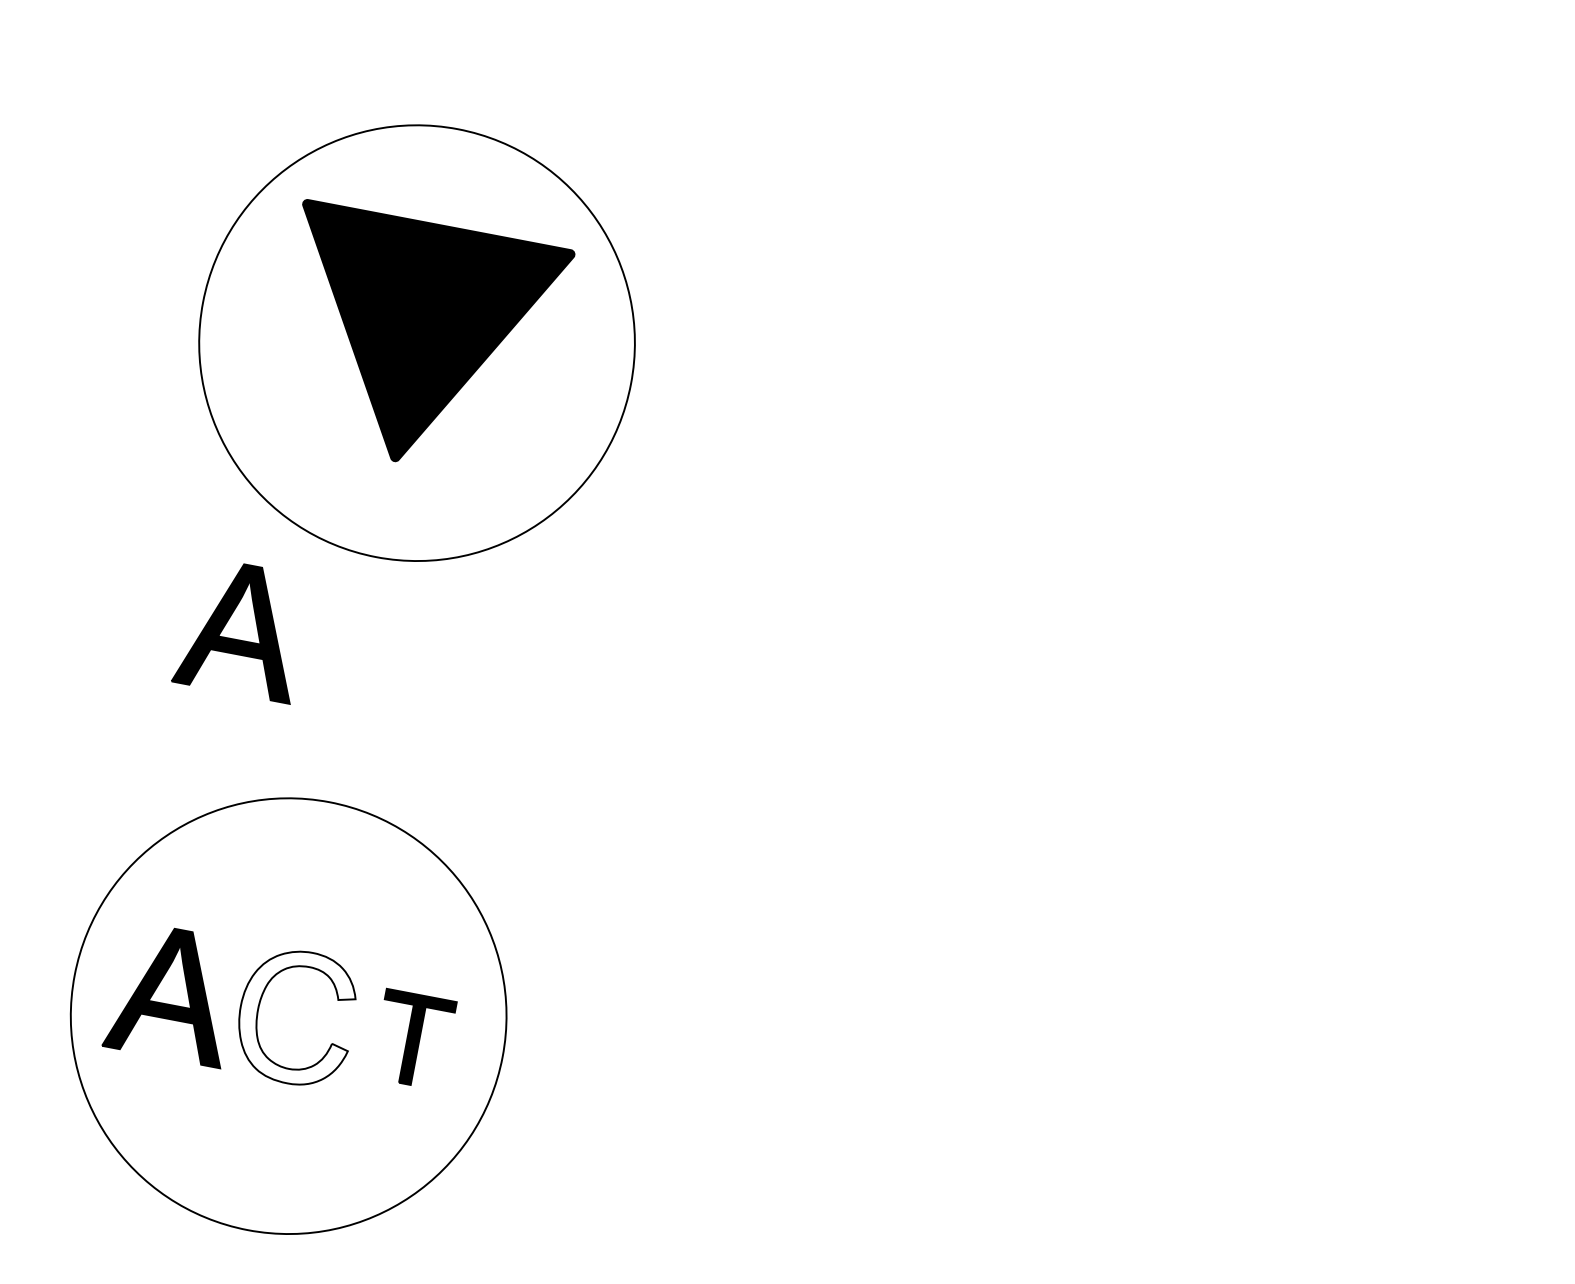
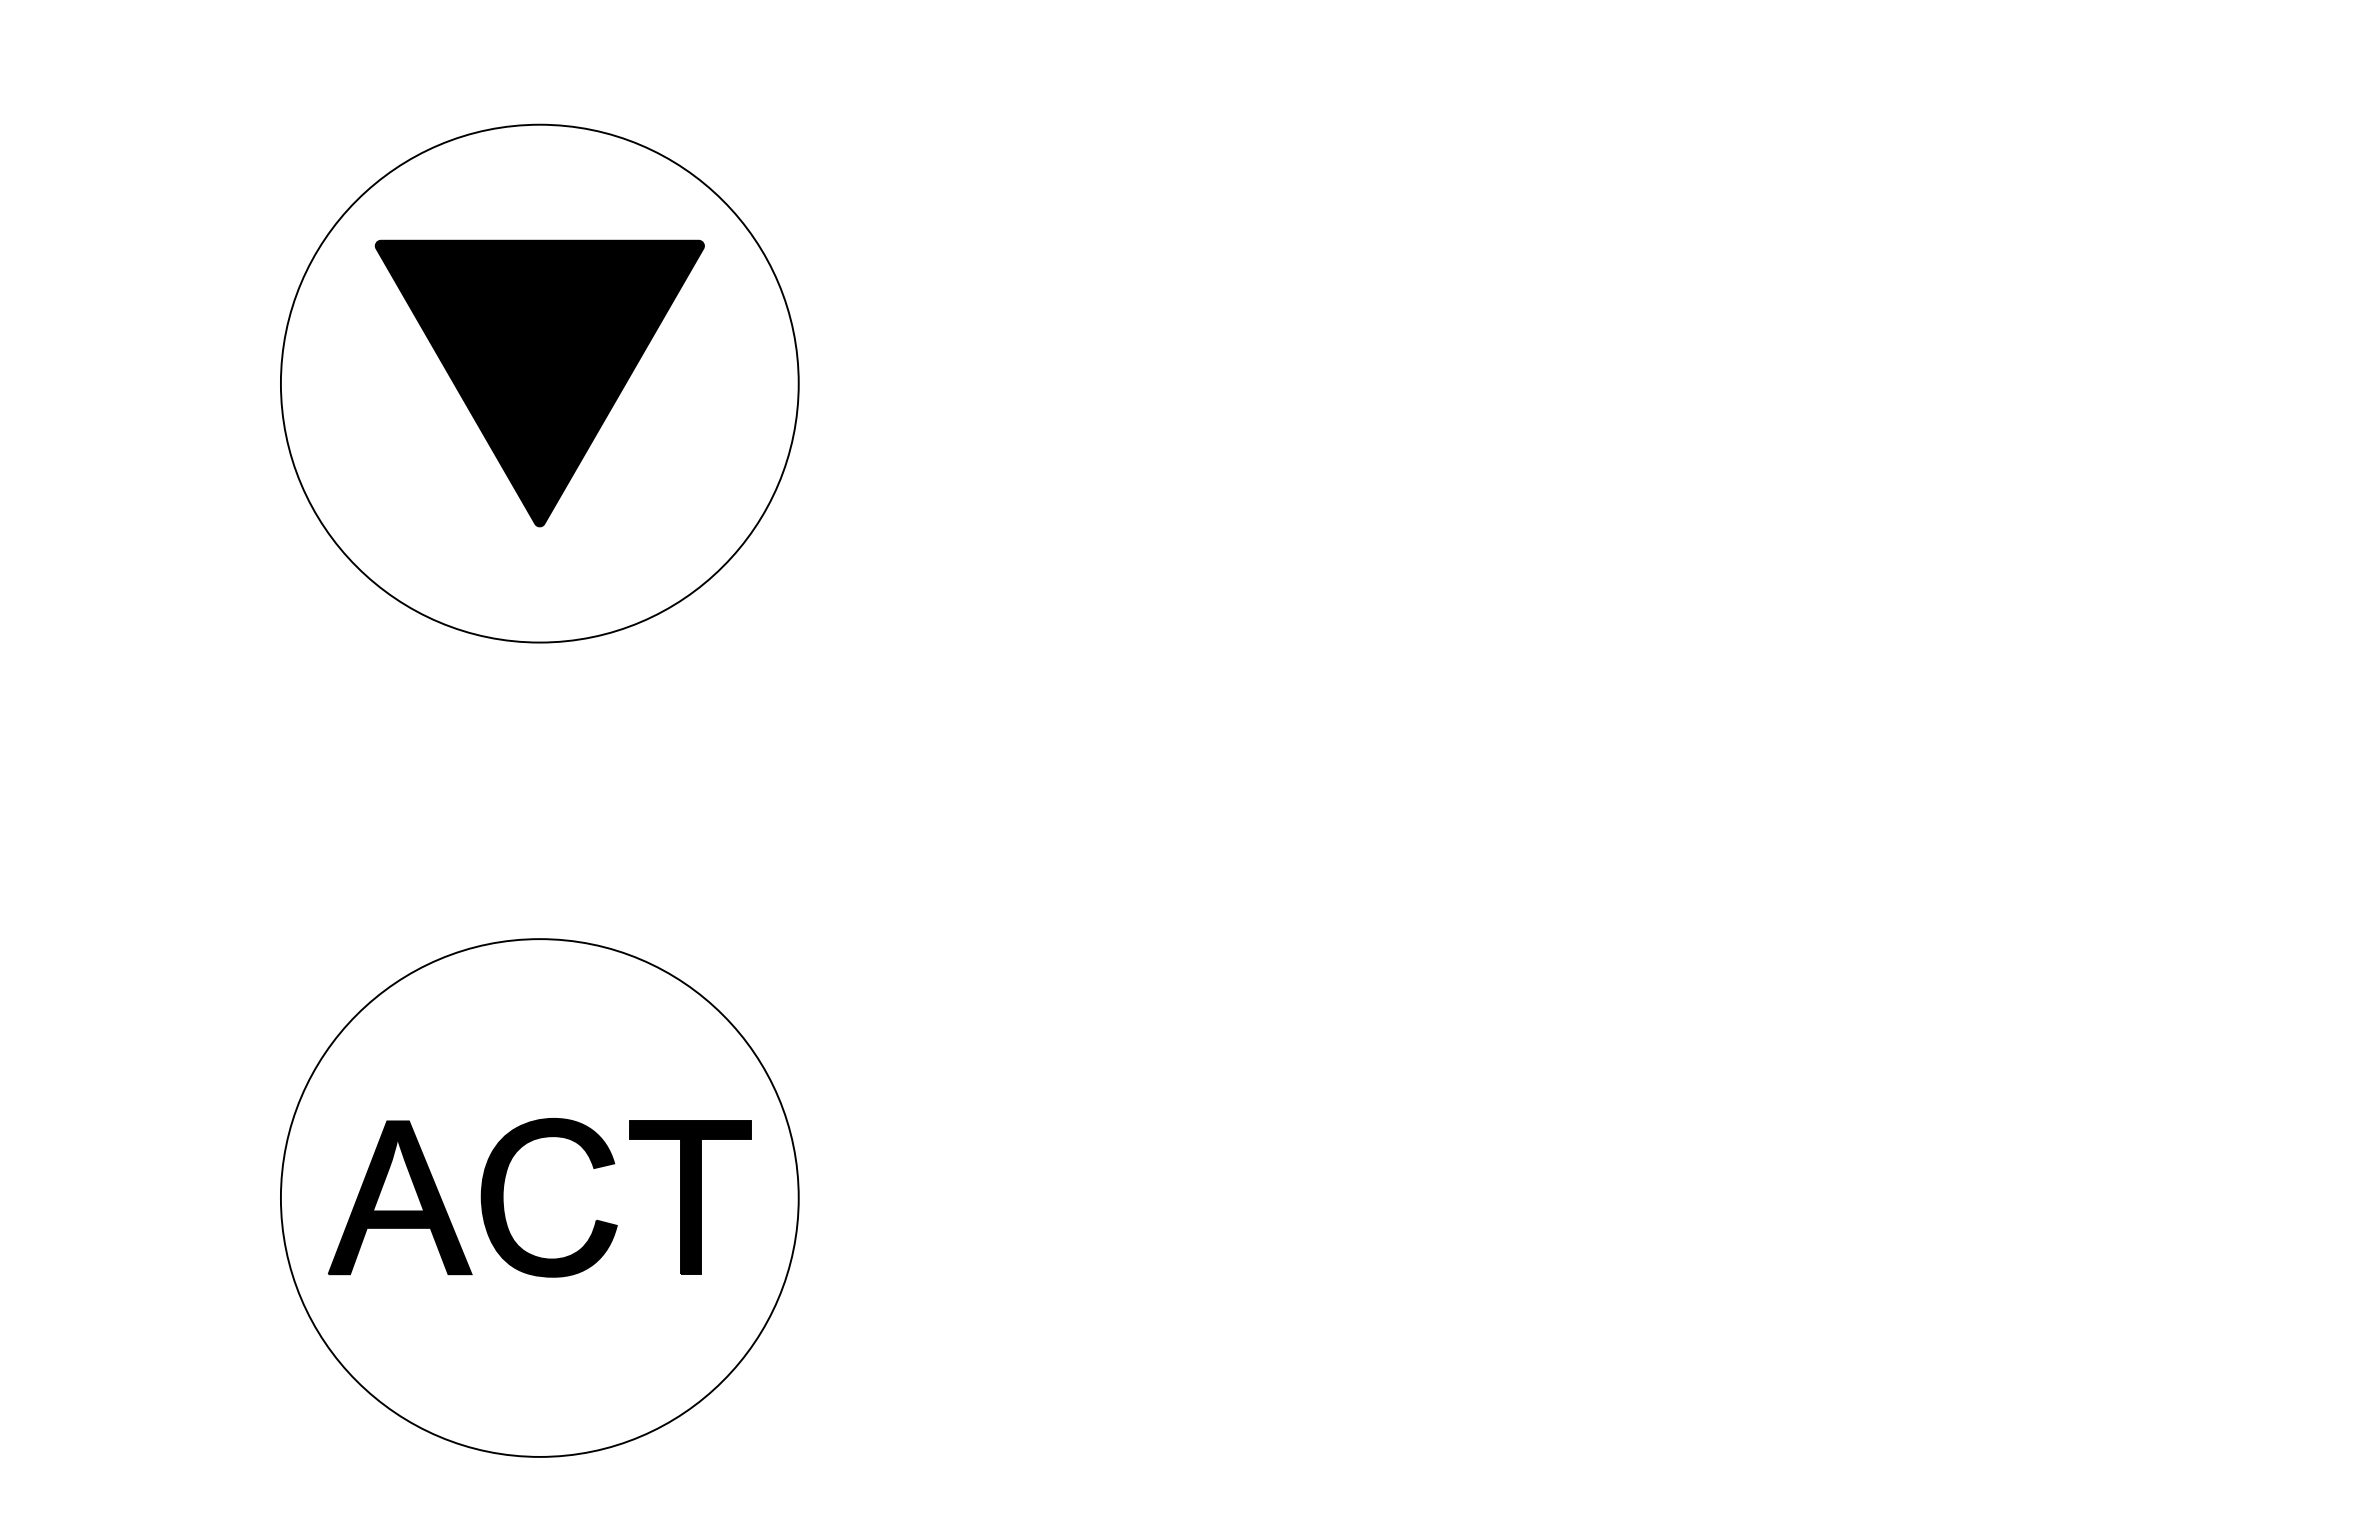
part: (242, 629) -> (399, 756), removed
fill: (295, 1017) -> (548, 1197), added
part: (413, 1039) -> (690, 1197), size x1.43

